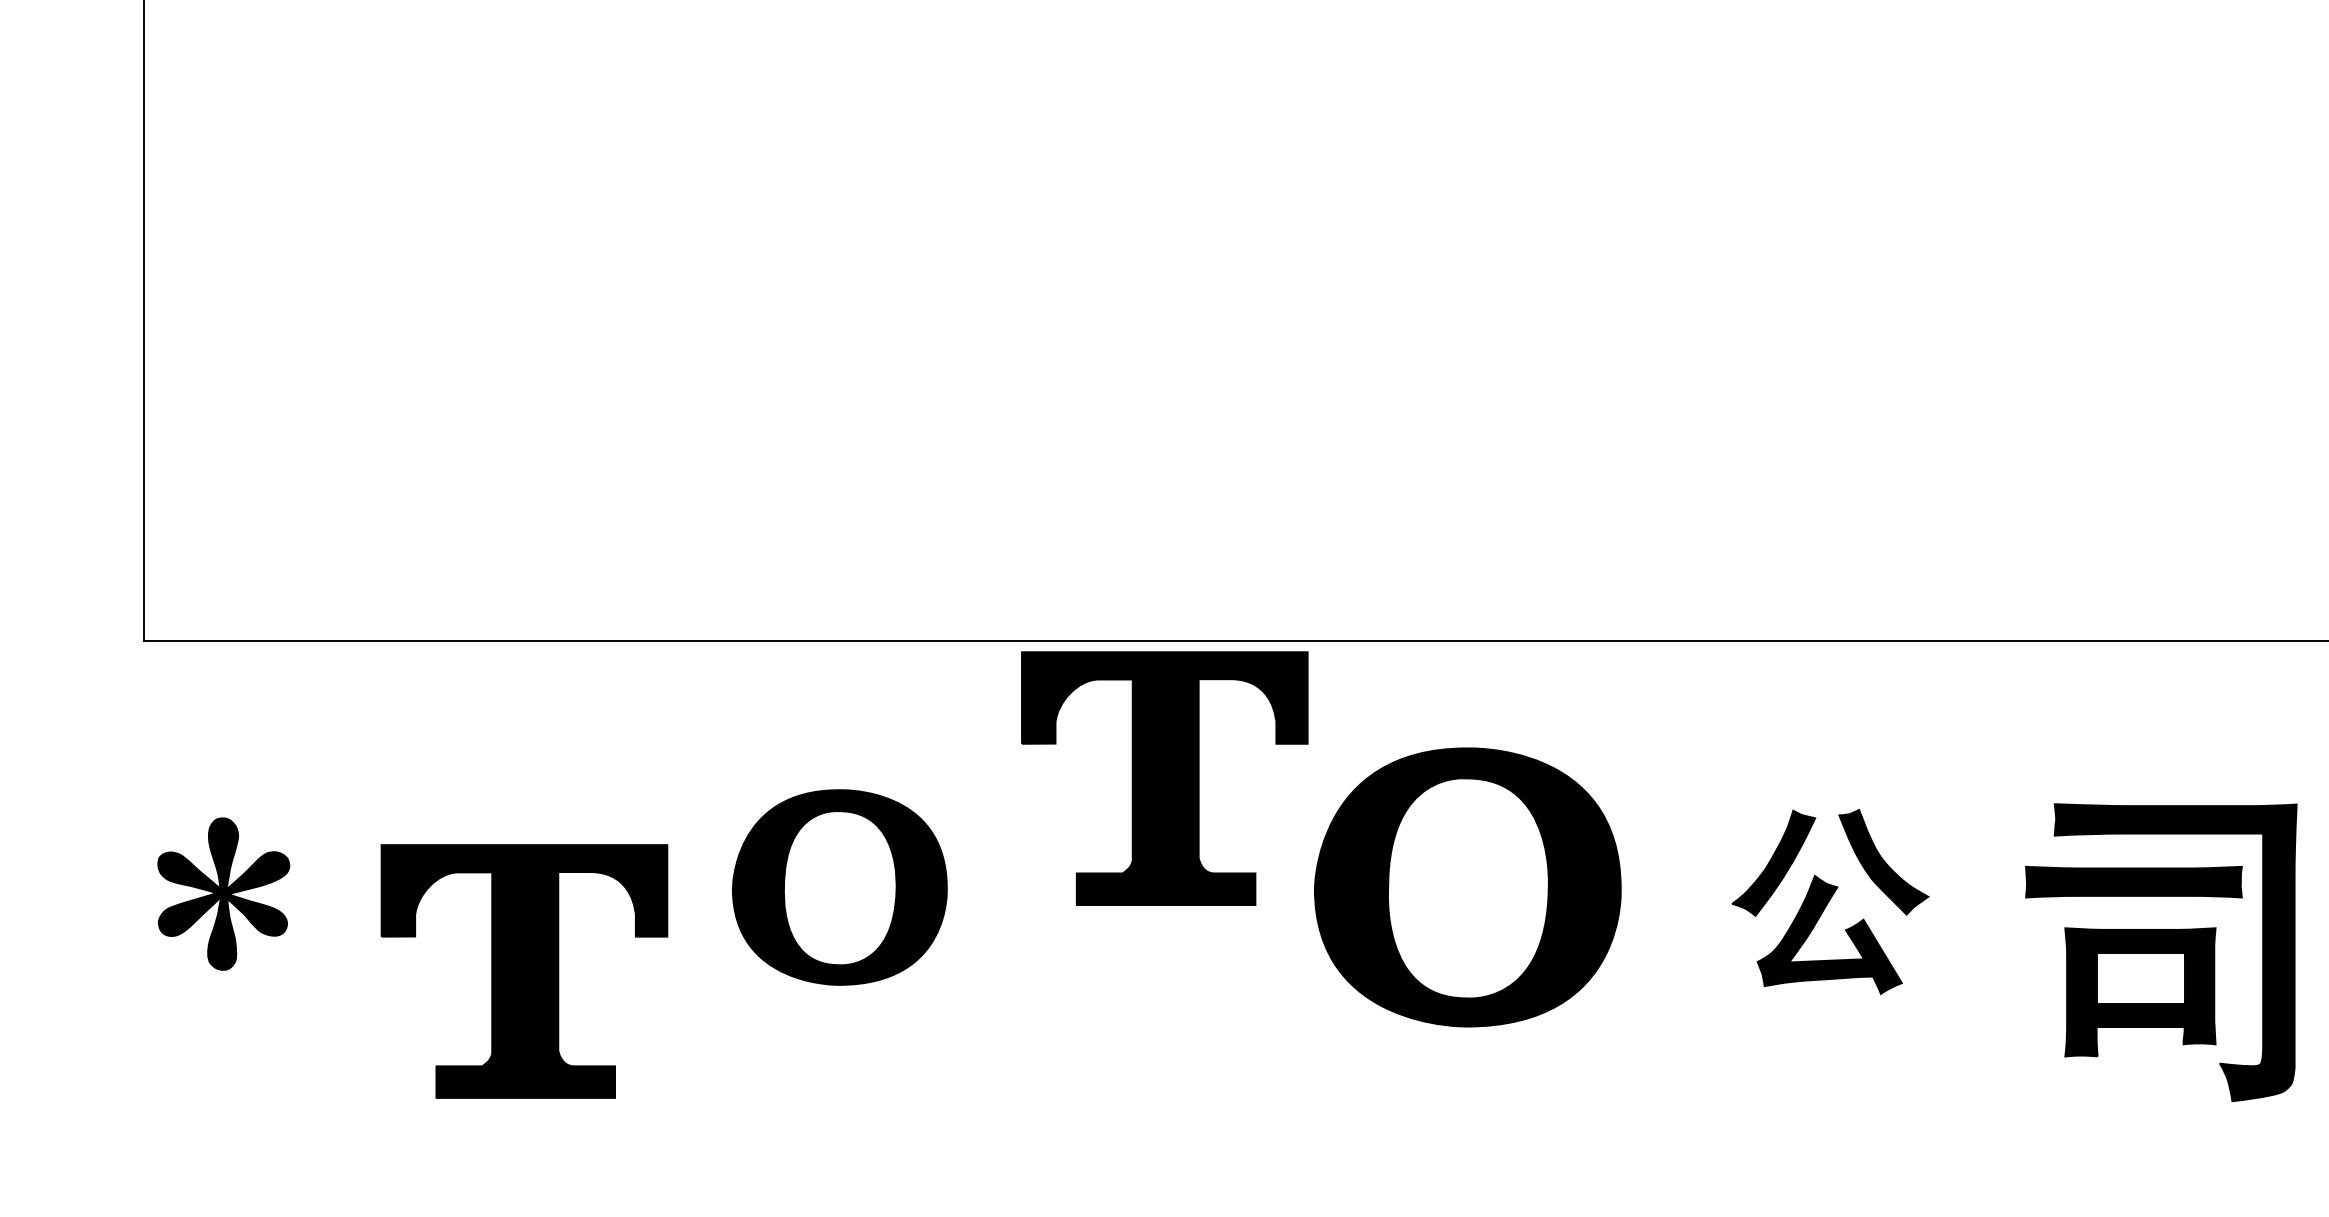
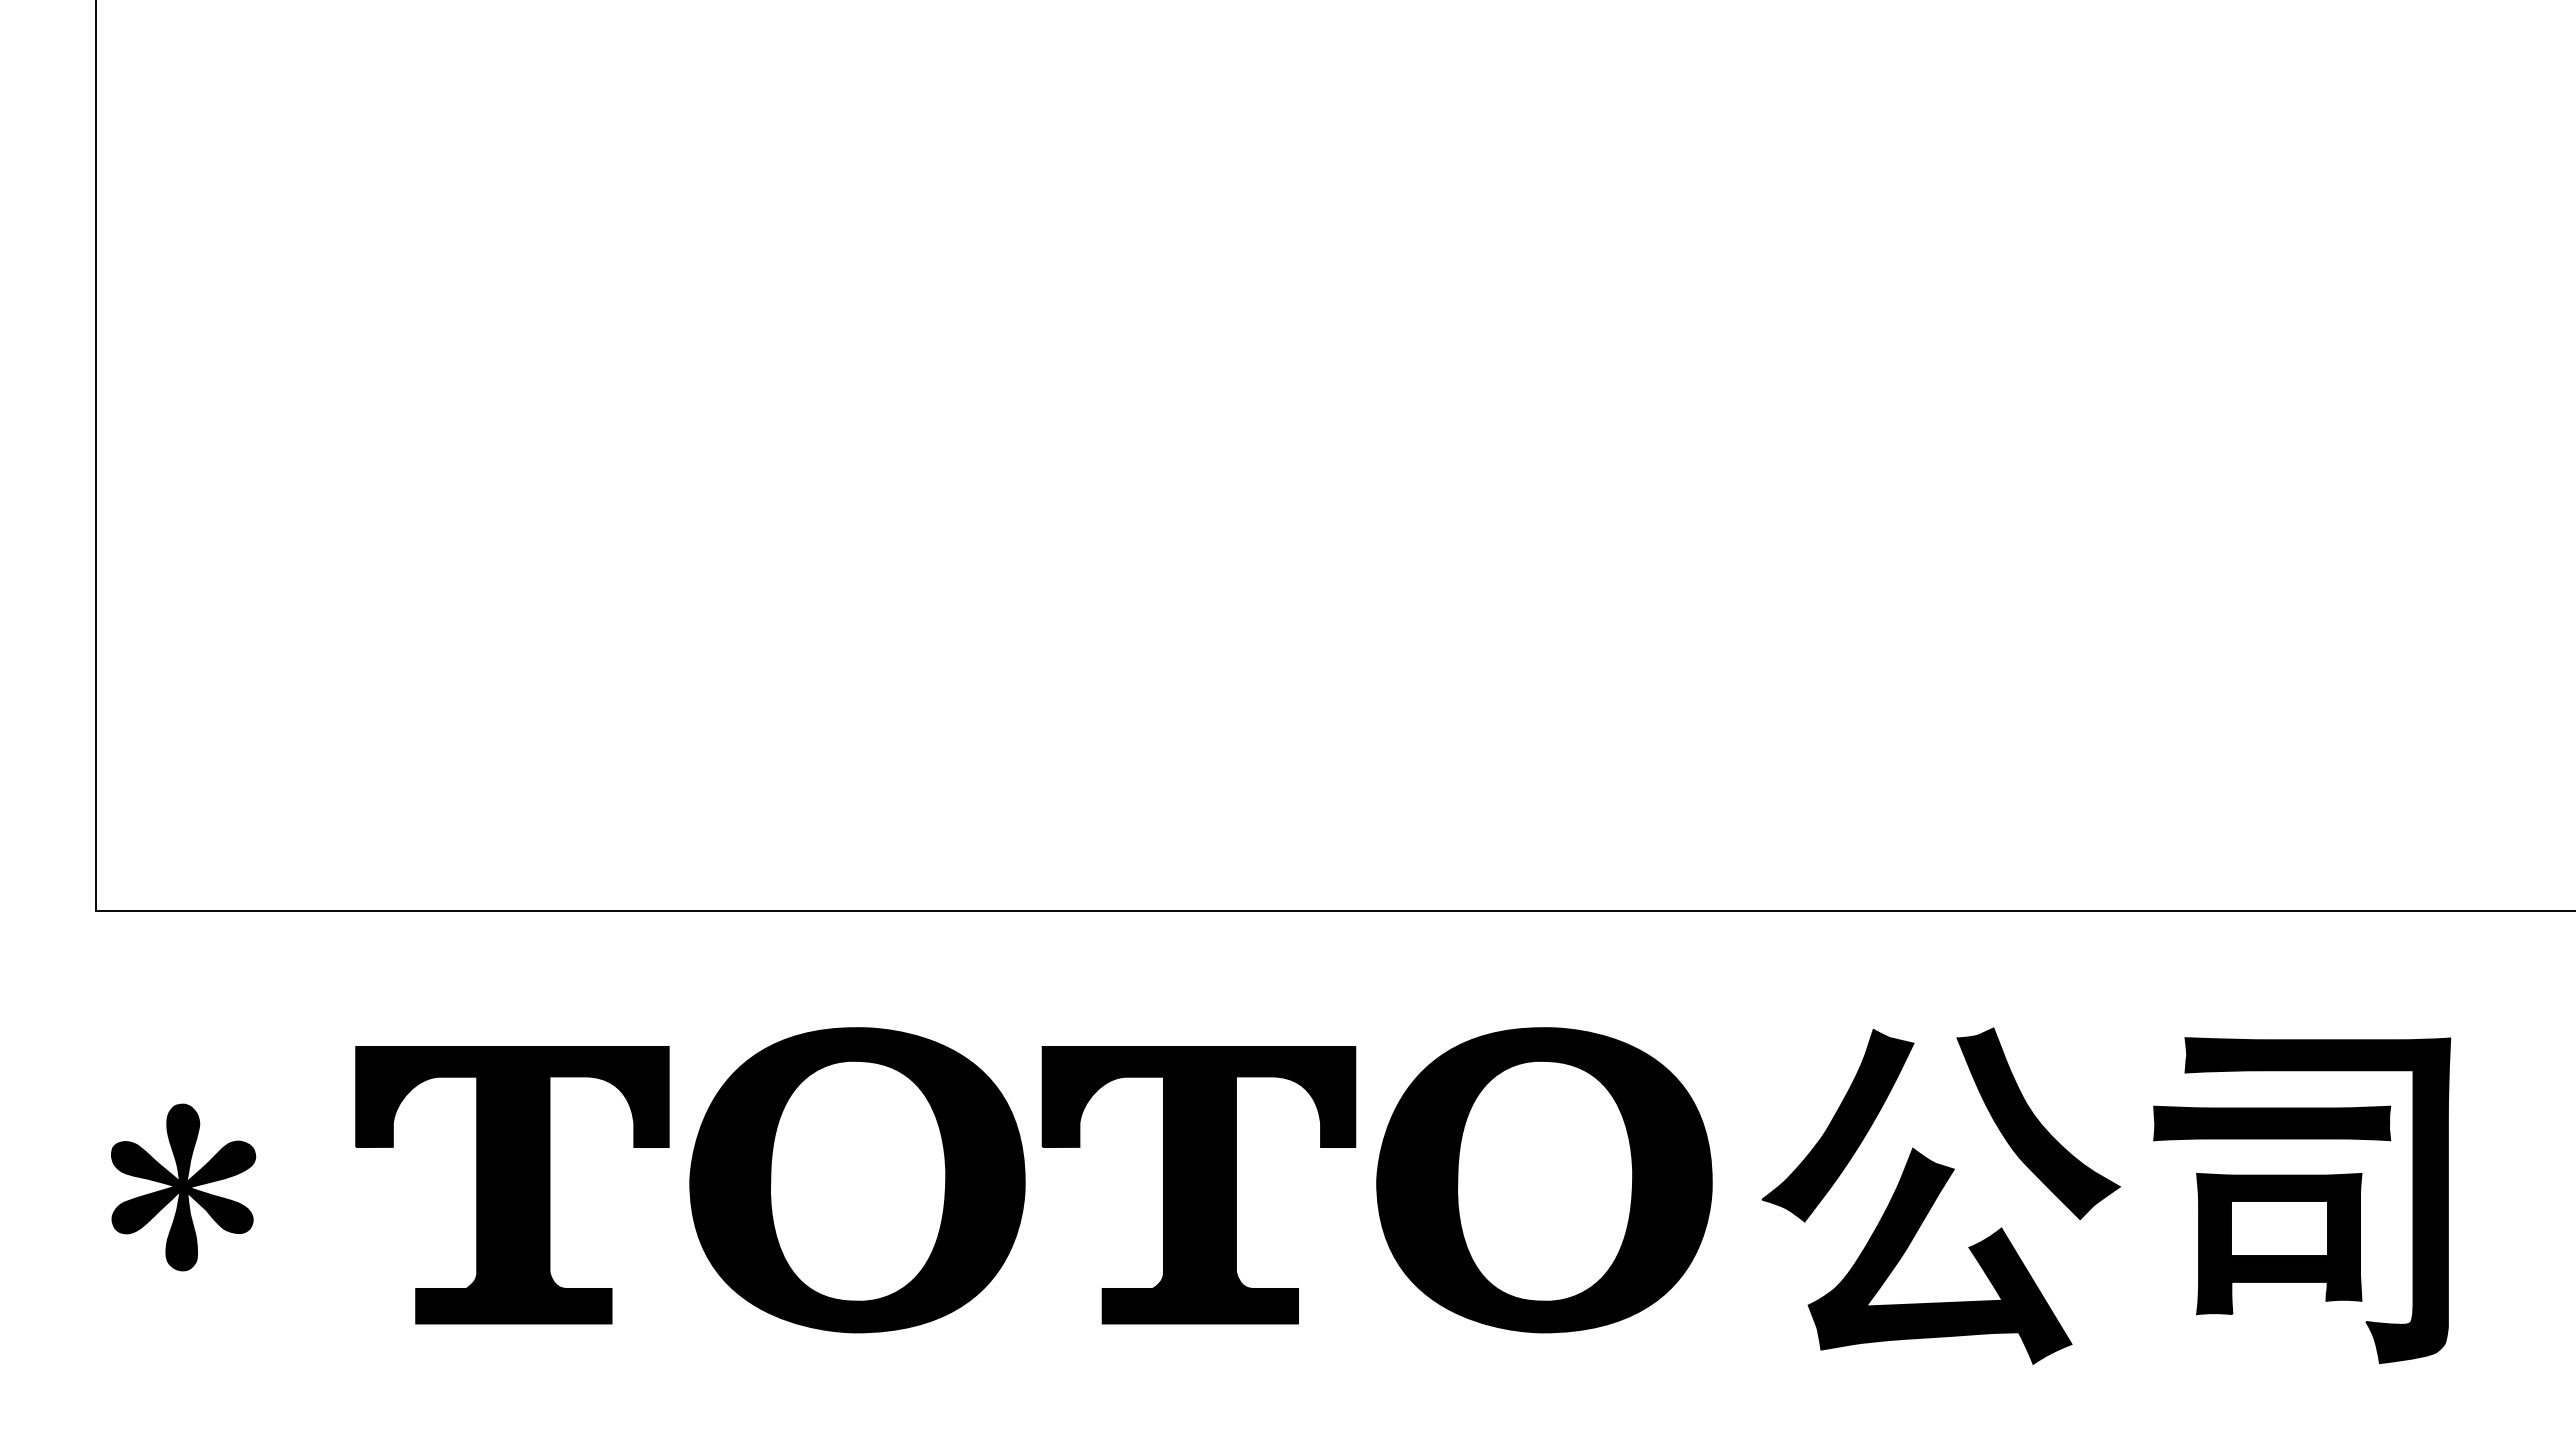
part: (1164, 778) -> (1198, 1185), moved
part: (839, 887) -> (857, 1180), size x1.43
part: (1829, 901) -> (1940, 1195), size x1.67
part: (2161, 952) -> (2302, 1200), moved
part: (524, 971) -> (512, 1185), moved

